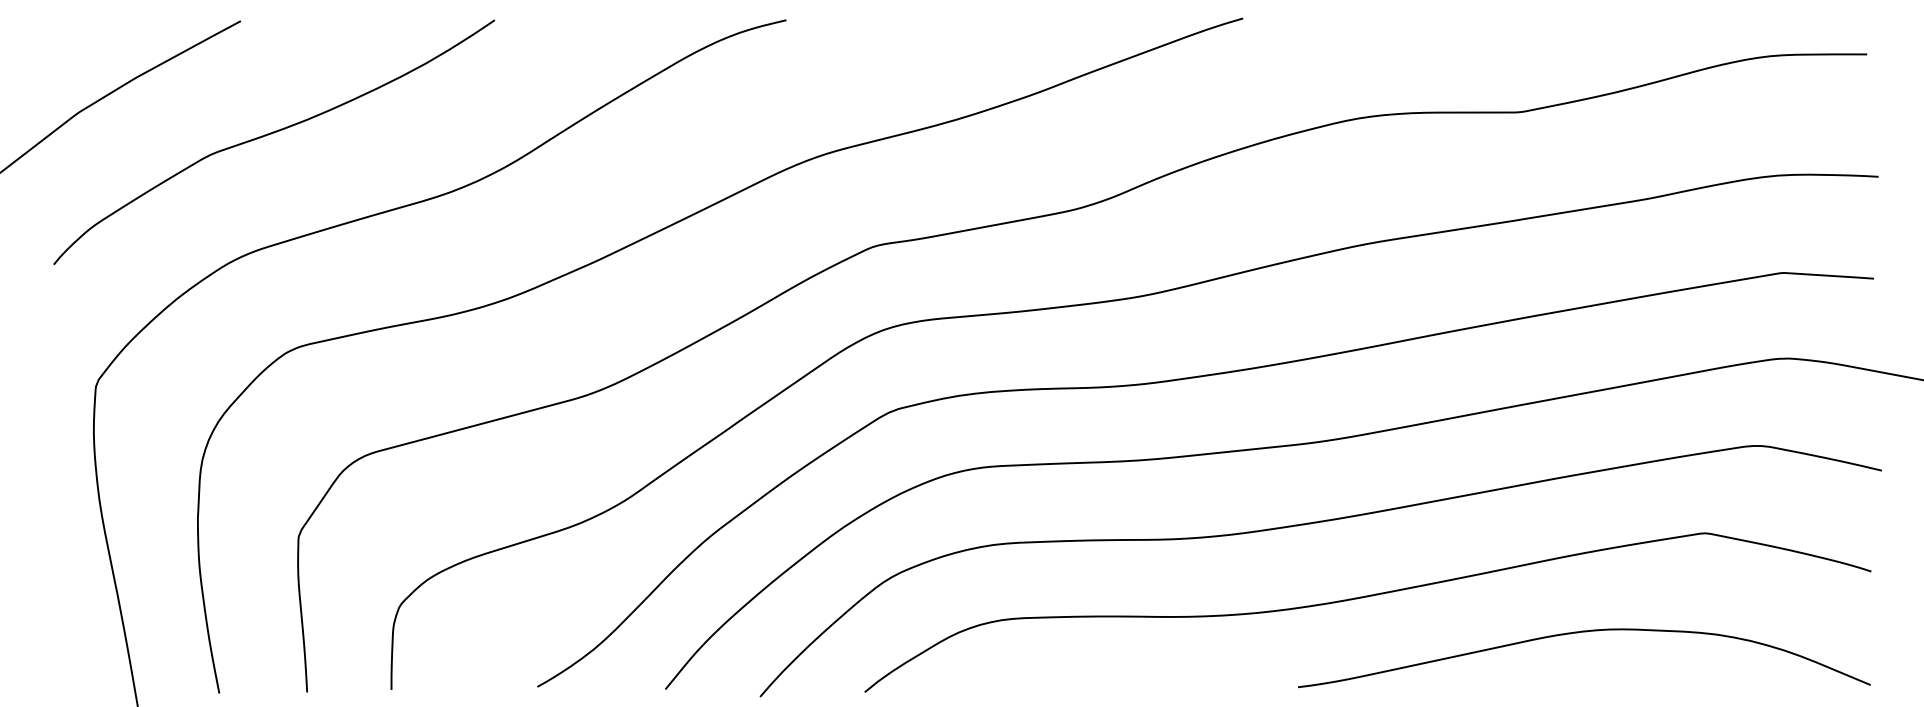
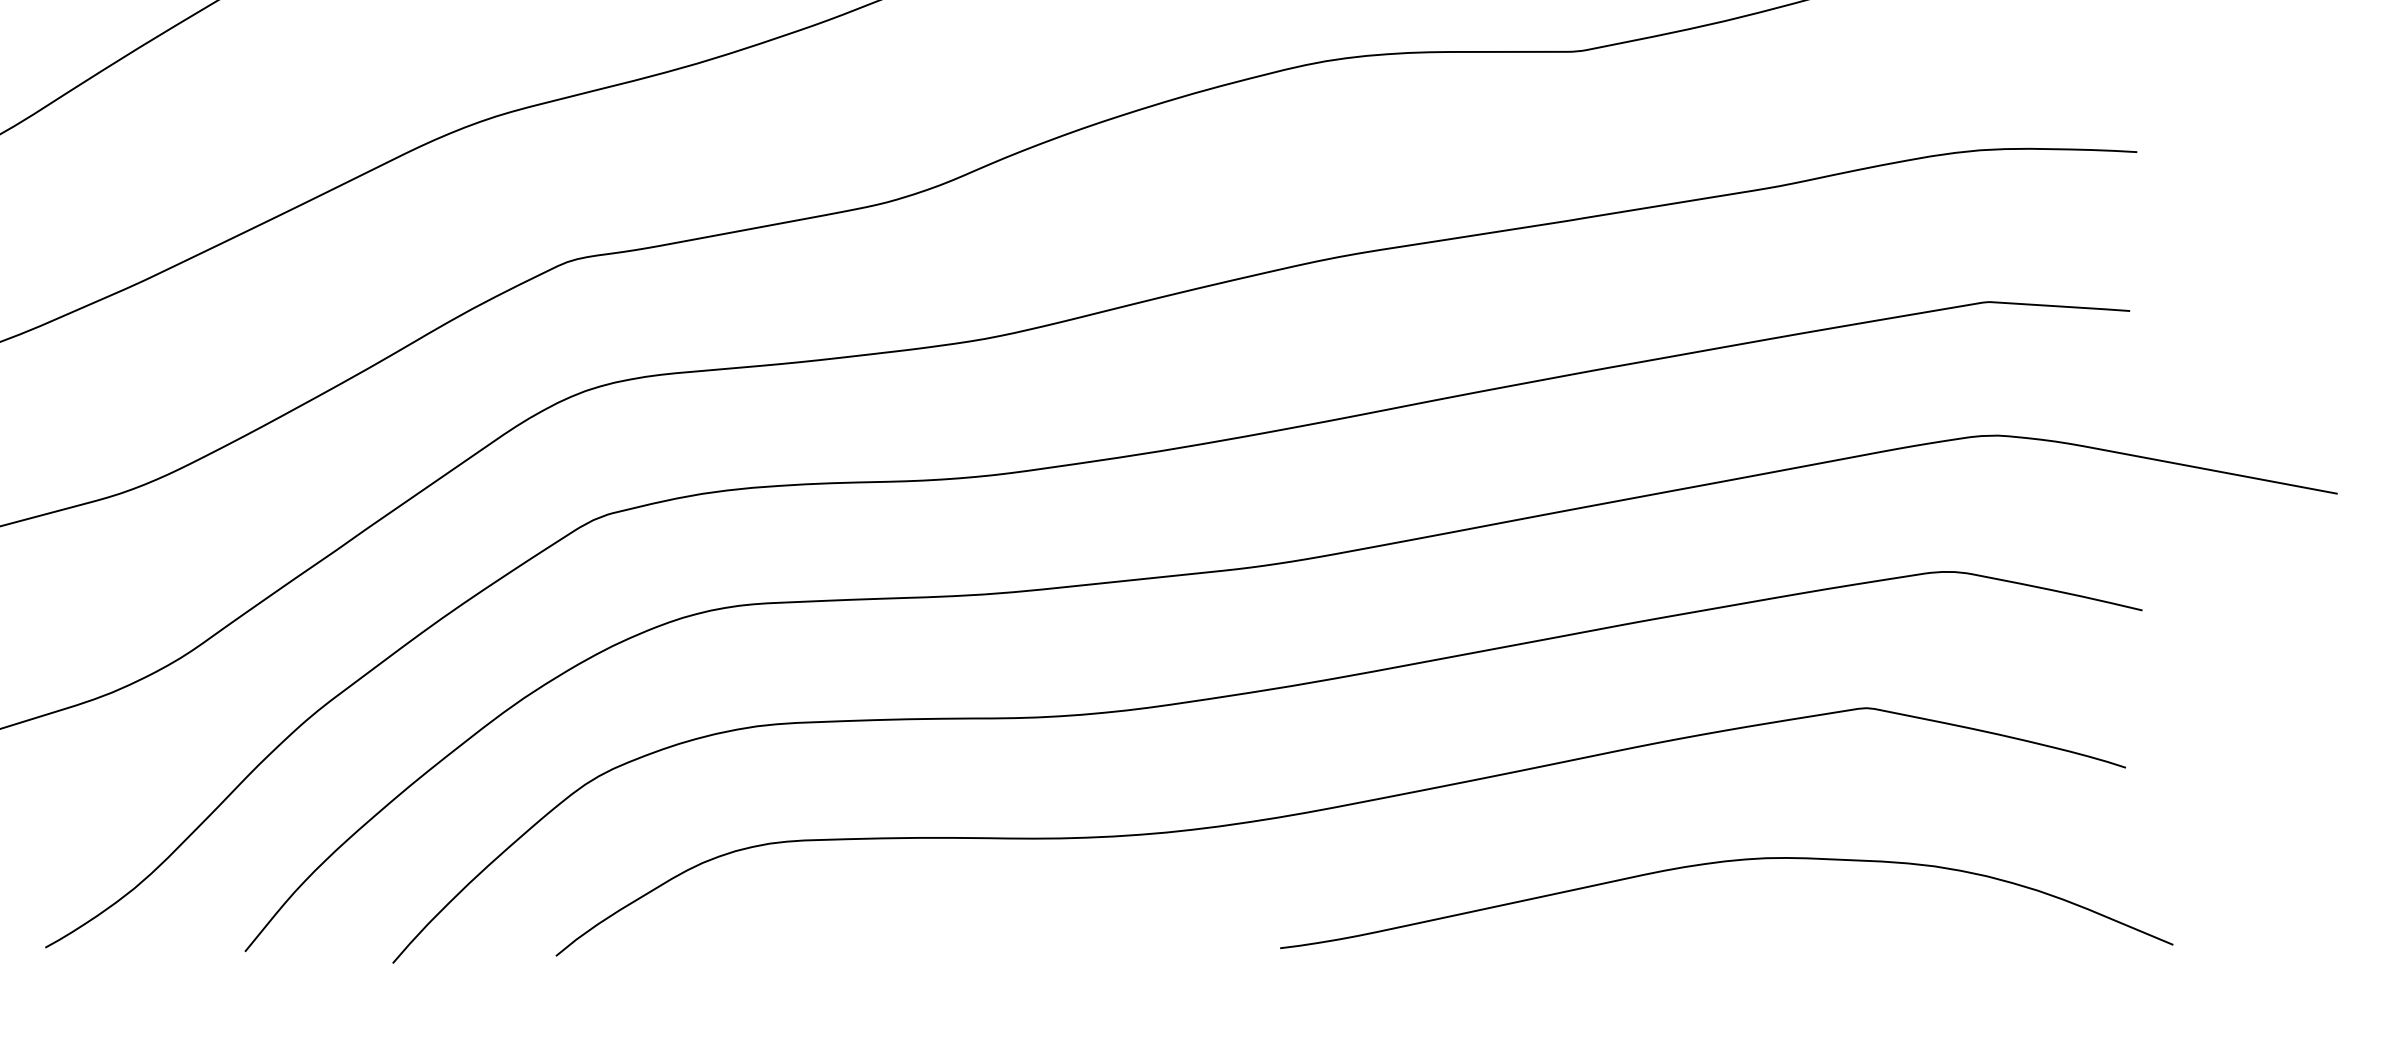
curve: (1578, 633) -> (1717, 864), moved

